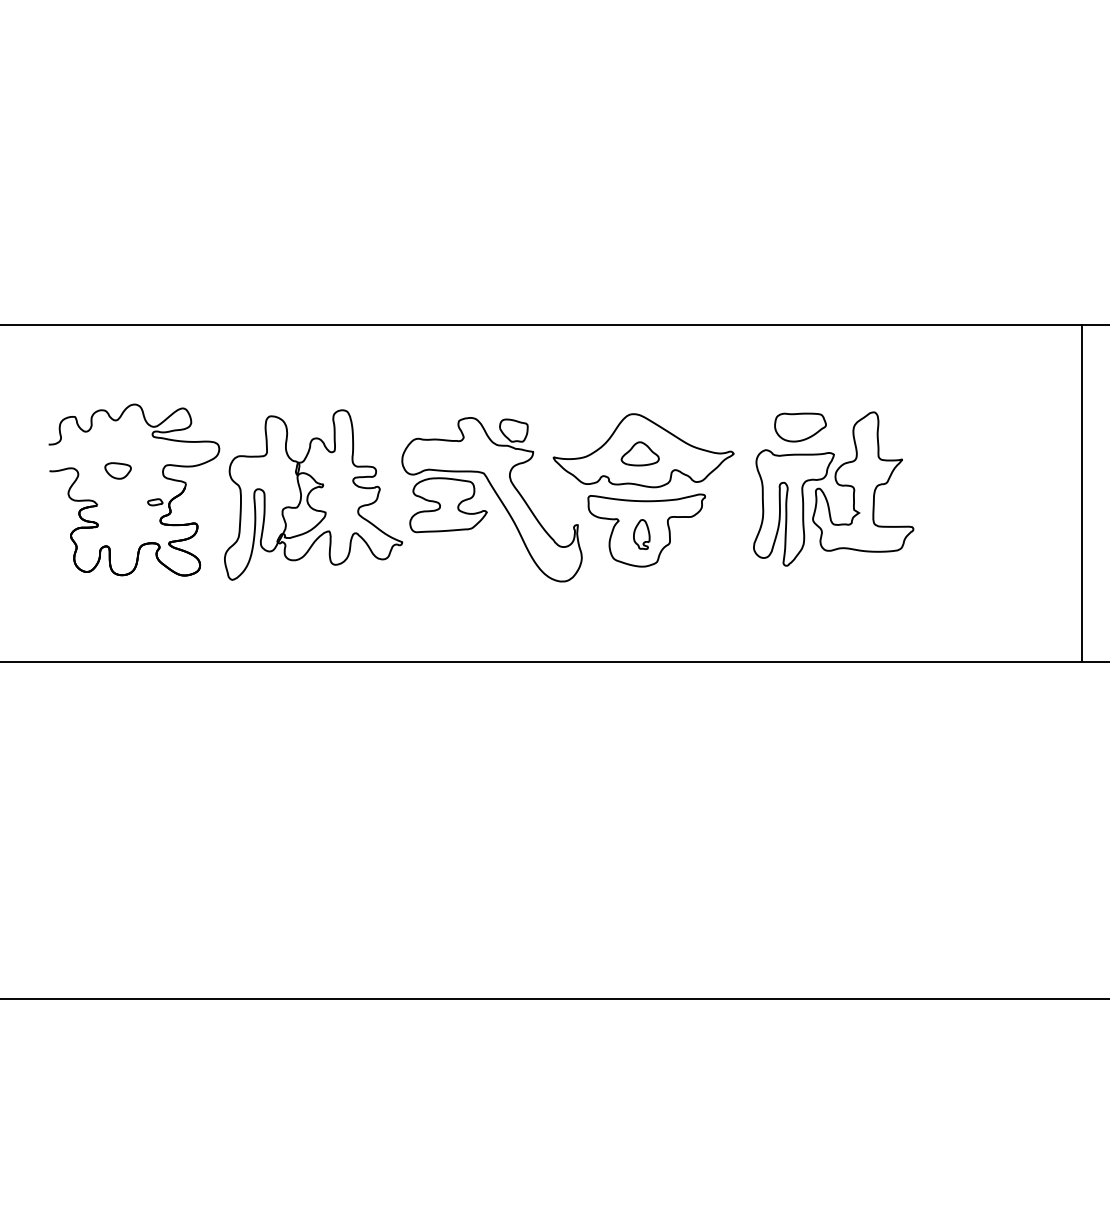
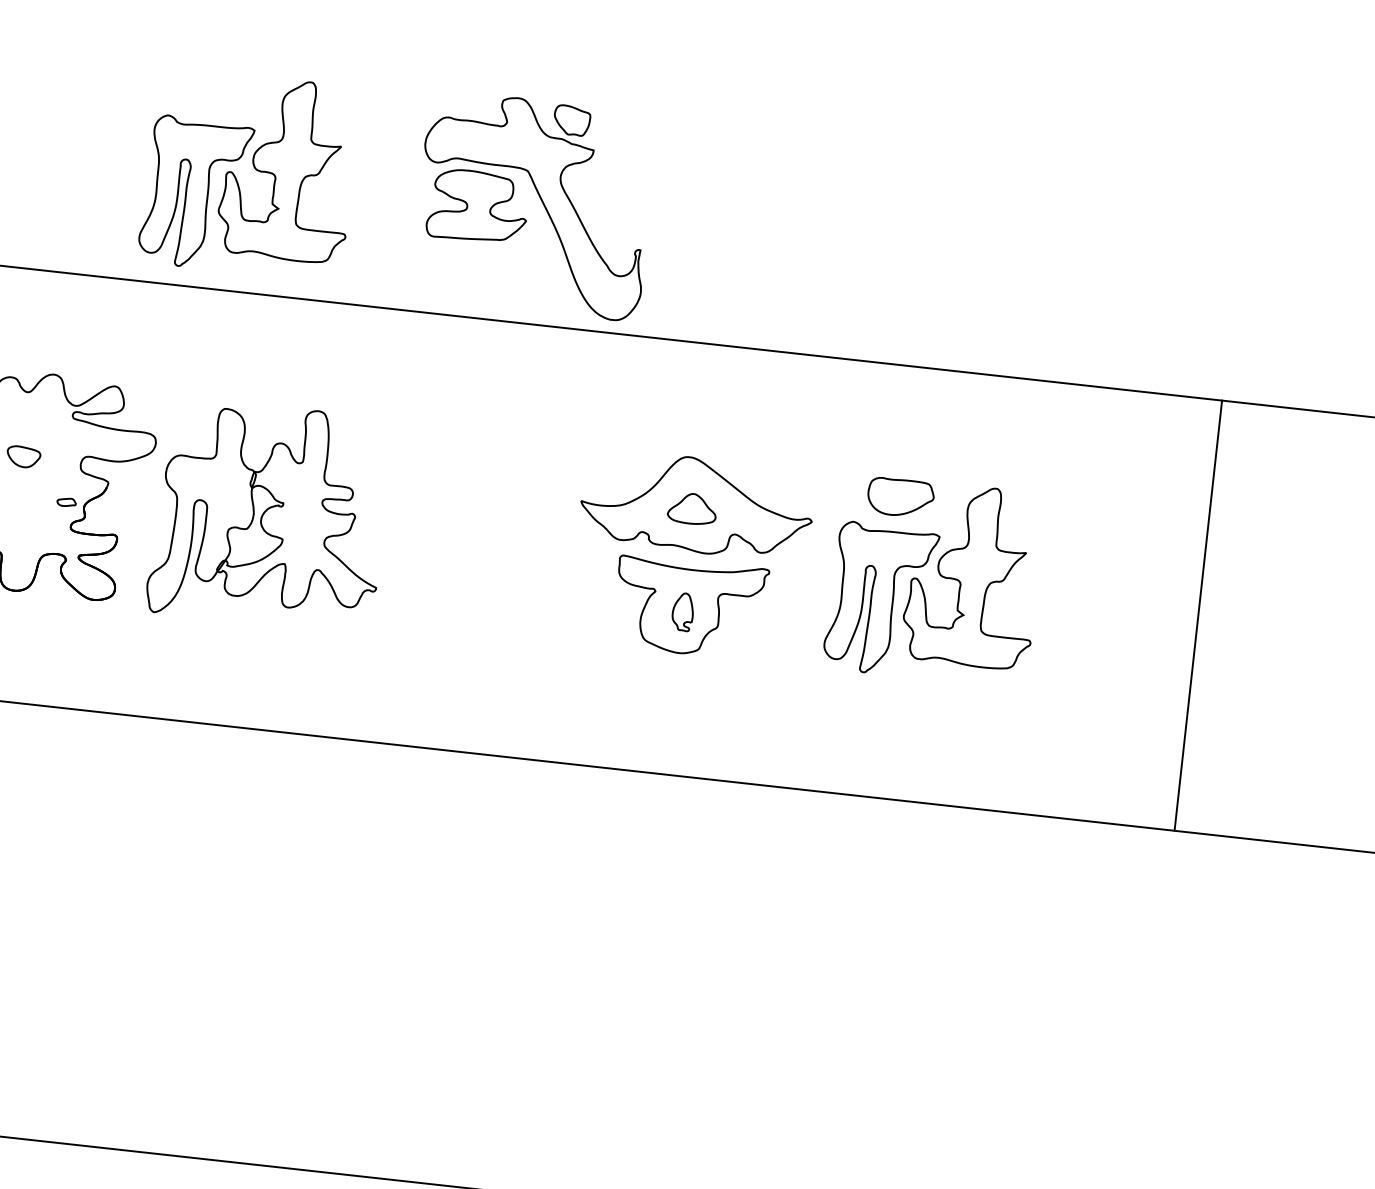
part: (268, 232) -> (249, 173), added
line: (1081, 492) -> (1197, 614), moved
part: (497, 497) -> (541, 203), moved

